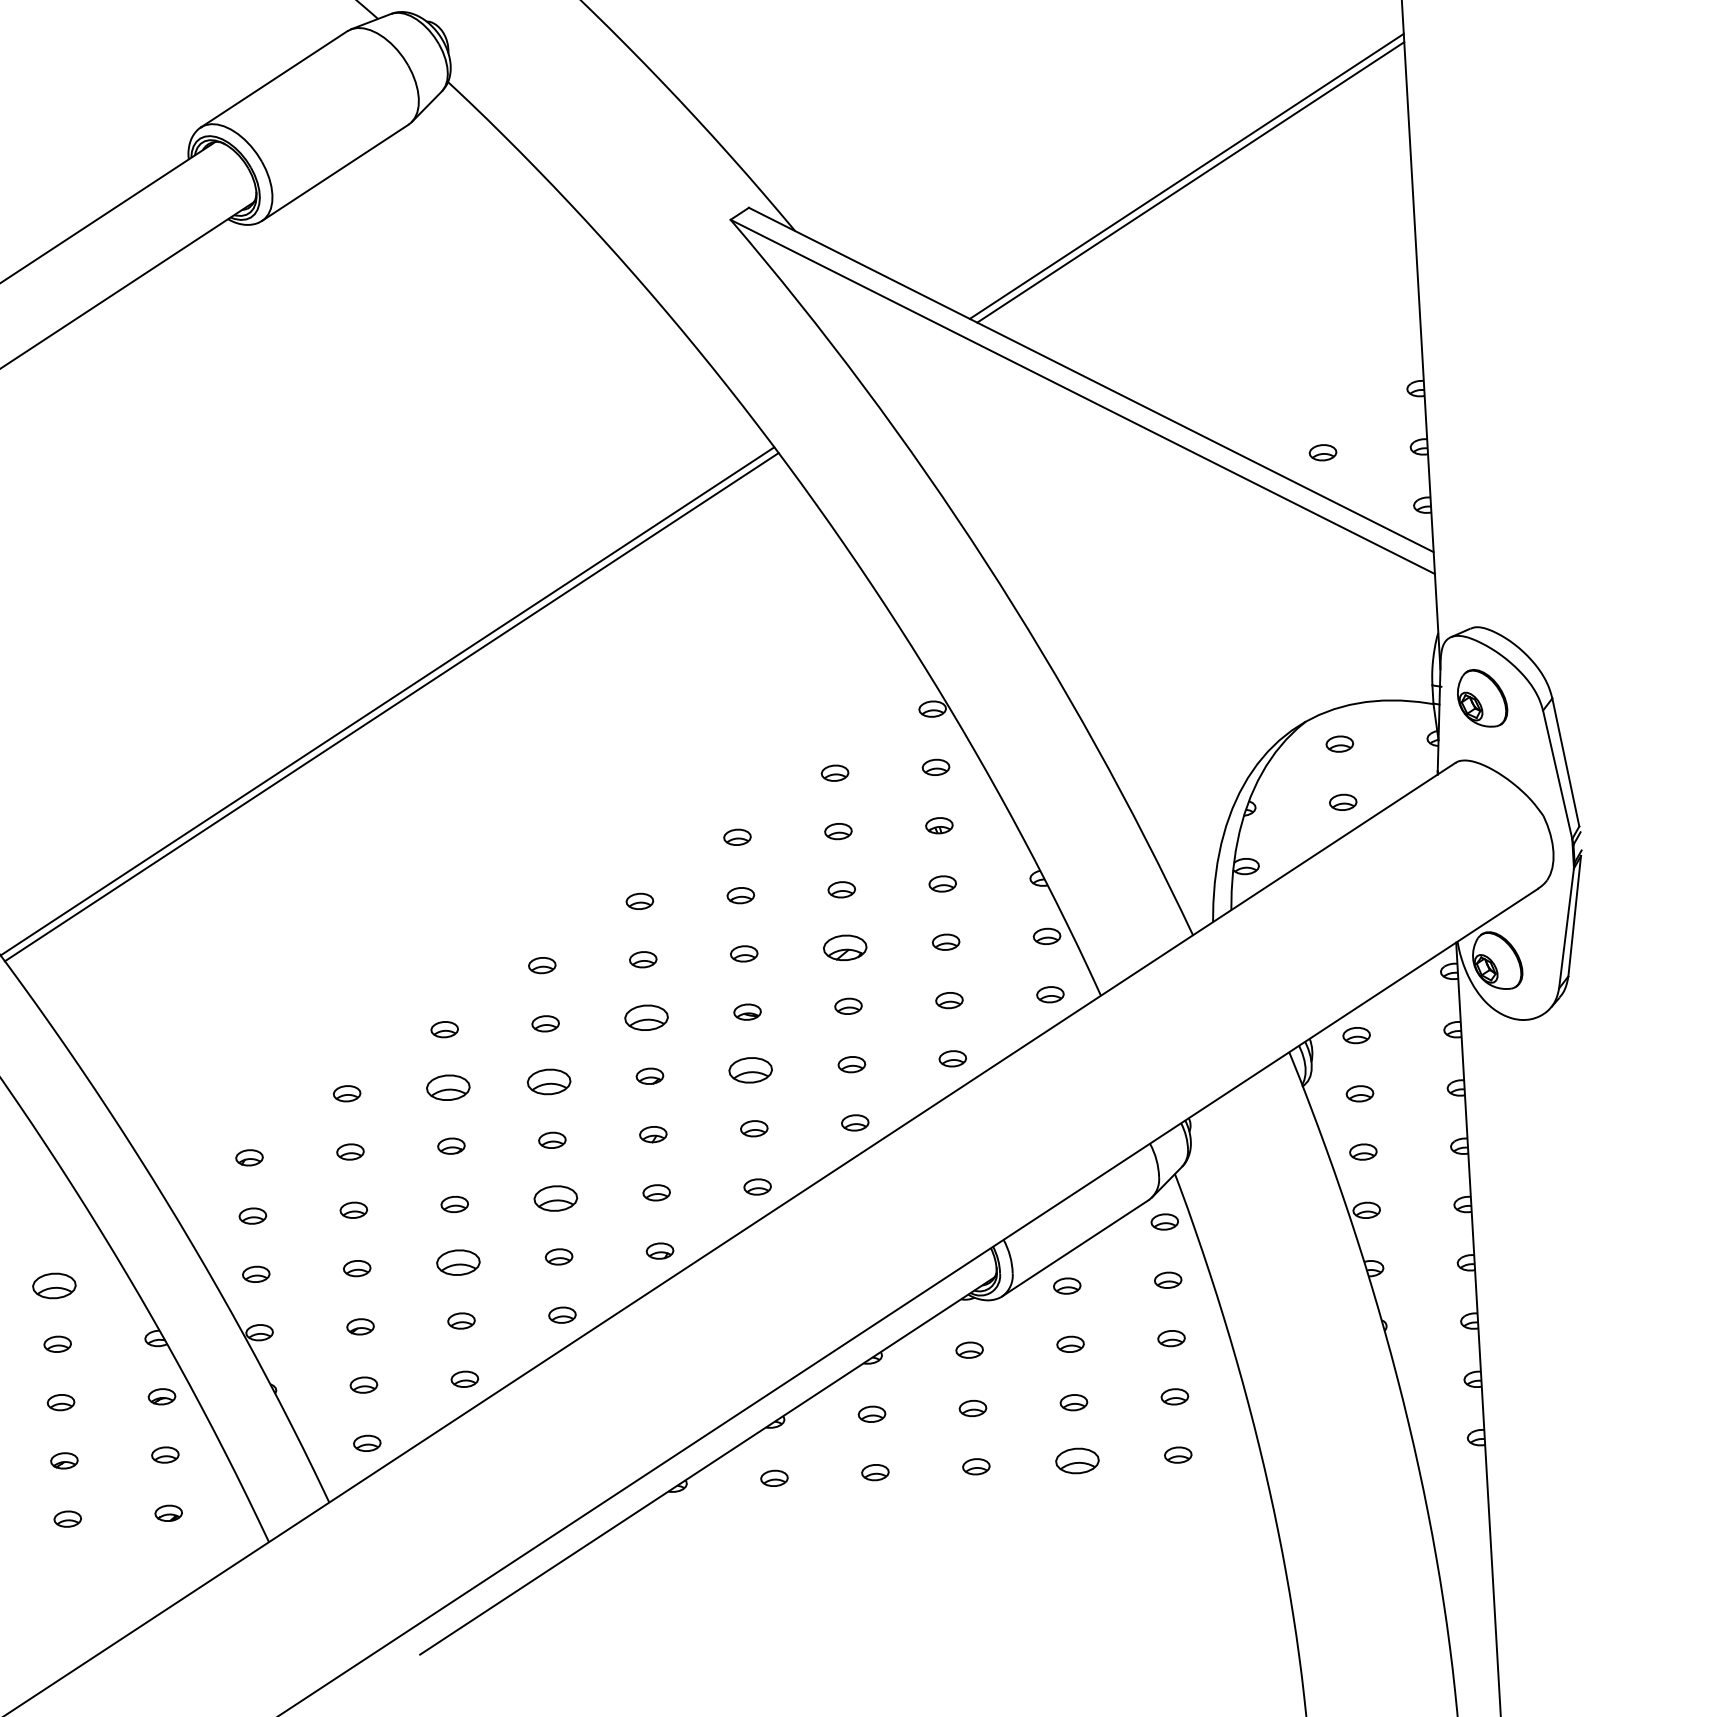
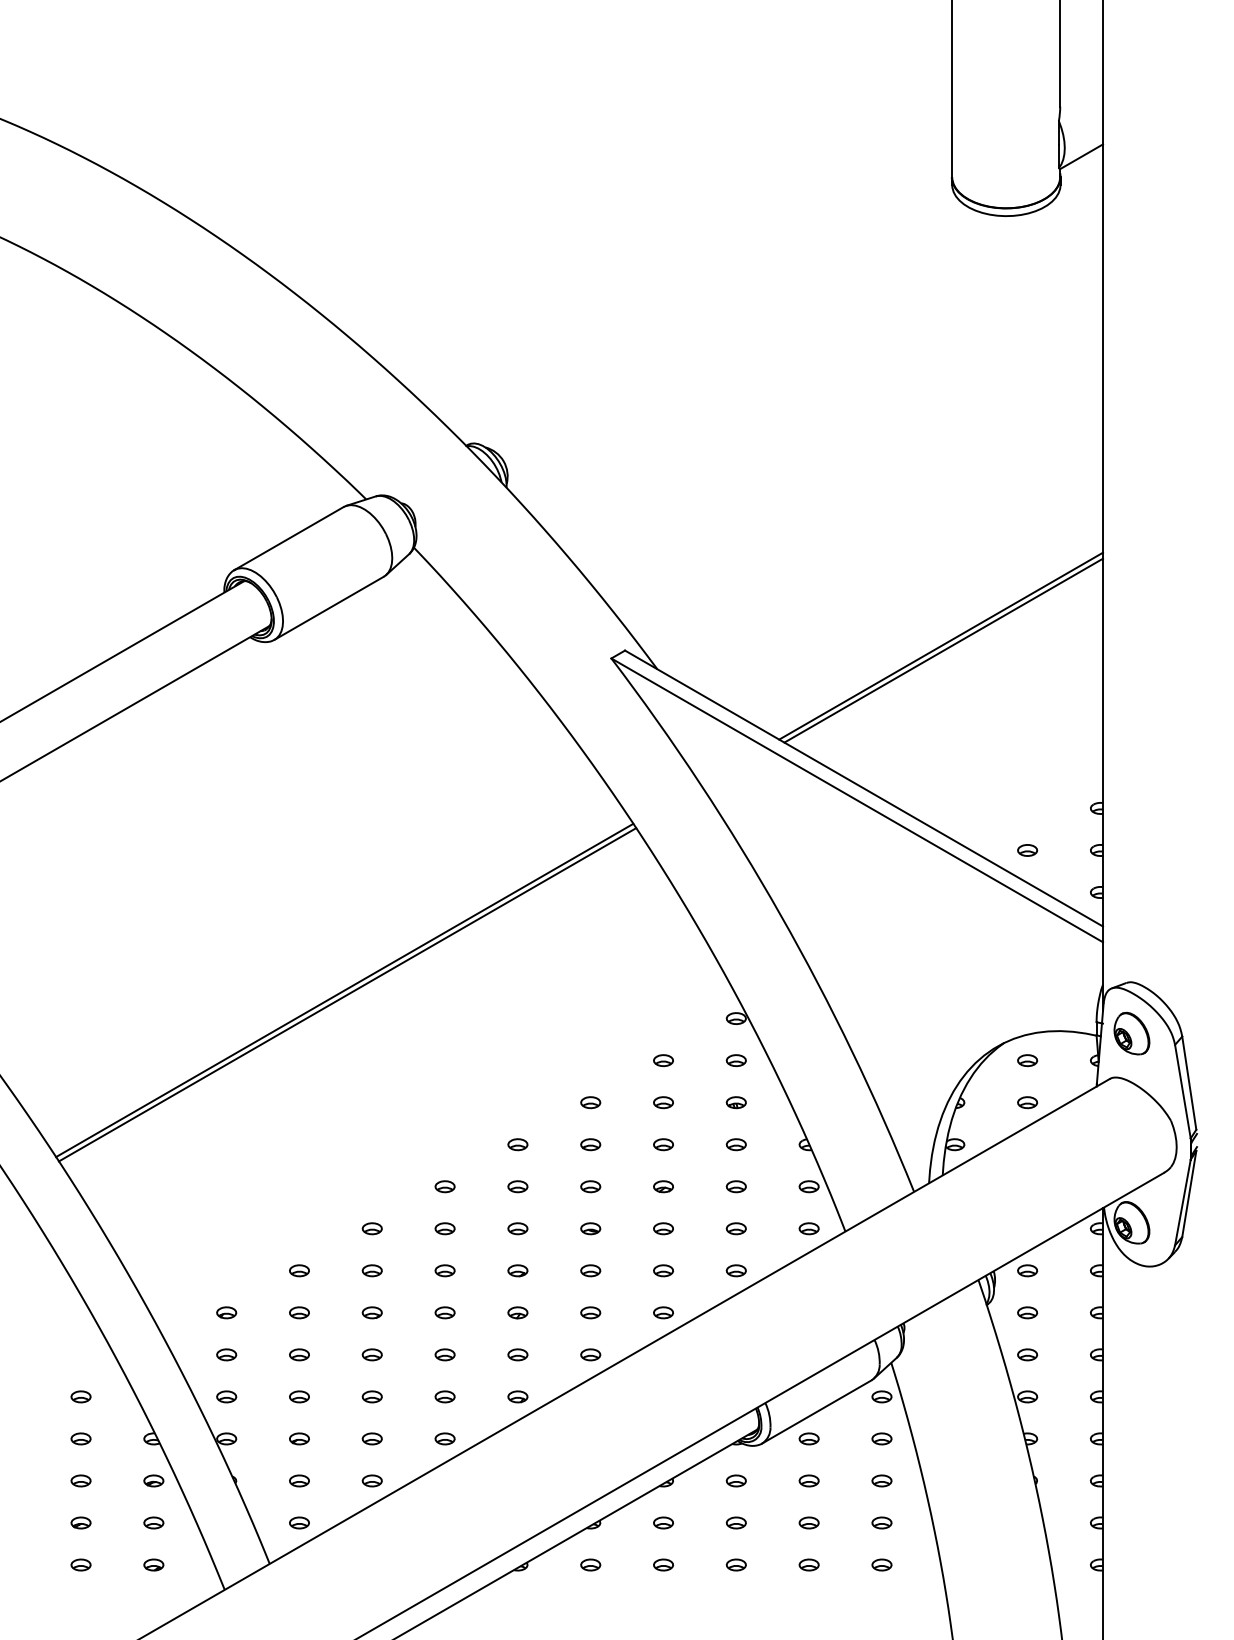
part: (845, 947) -> (663, 1186), size x0.62
part: (646, 1017) -> (517, 1228), size x0.62
part: (750, 1070) -> (590, 1270), size x0.62
part: (548, 1081) -> (444, 1270), size x0.62
part: (446, 1087) -> (371, 1270), size x0.62
part: (554, 1198) -> (444, 1354), size x0.62
part: (457, 1262) -> (371, 1396), size x0.62
part: (53, 1285) -> (80, 1396), size x0.62
part: (1076, 1460) -> (808, 1564), size x0.62

